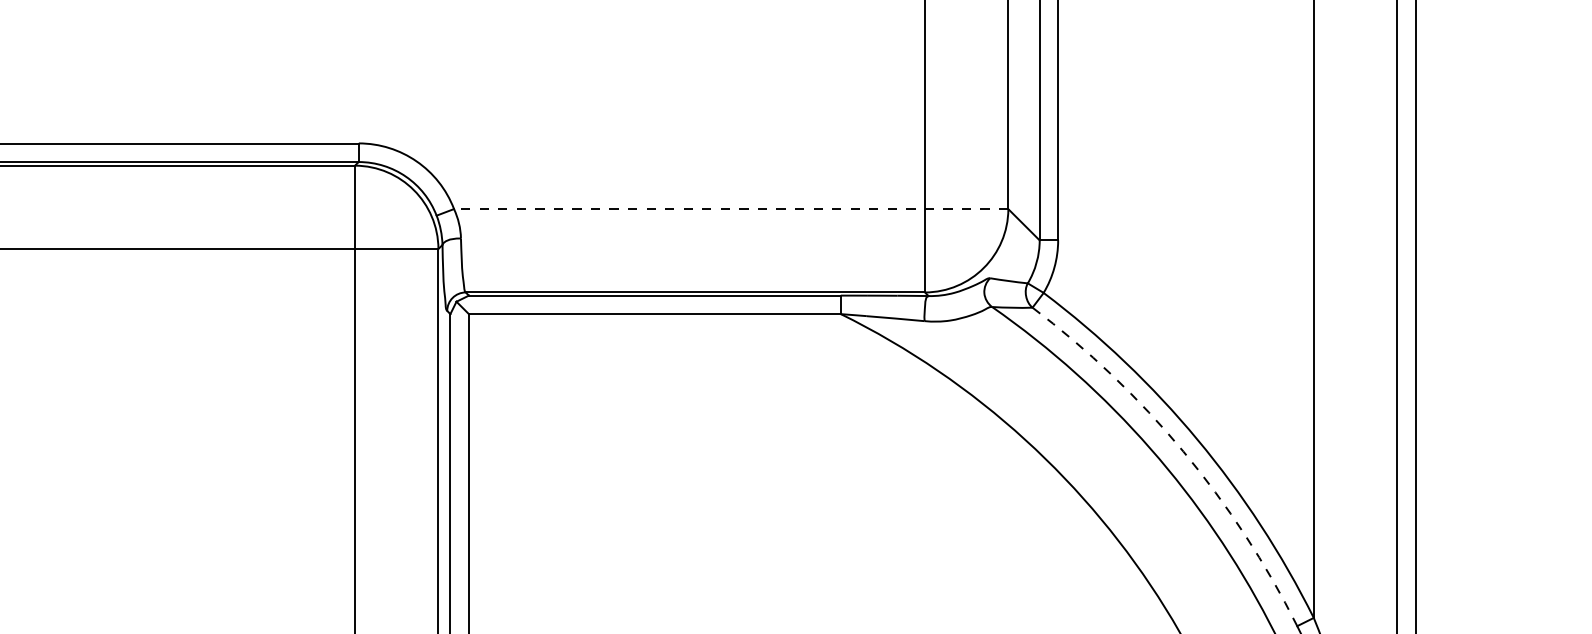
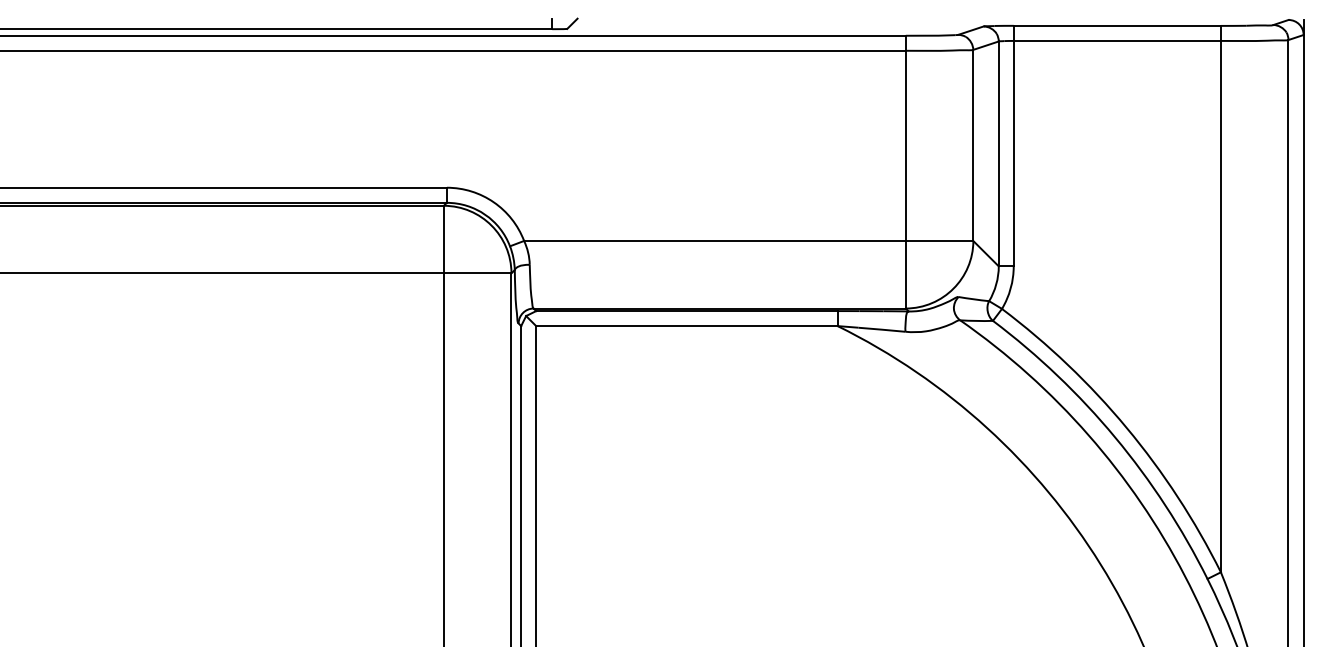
line: (730, 208) -> (748, 240), dashed -> solid
arc: (1183, 451) -> (1115, 437), dashed -> solid

